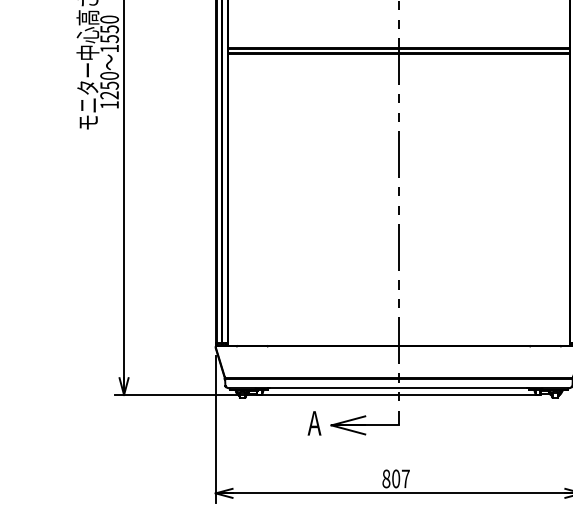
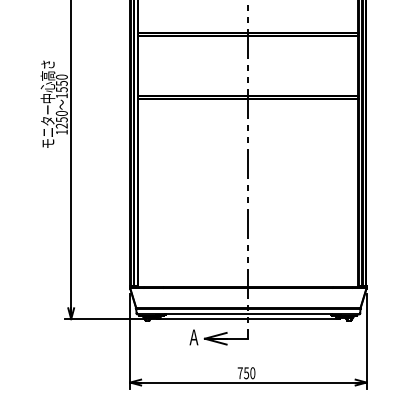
text: (396, 479) -> (246, 373), 807 -> 750

